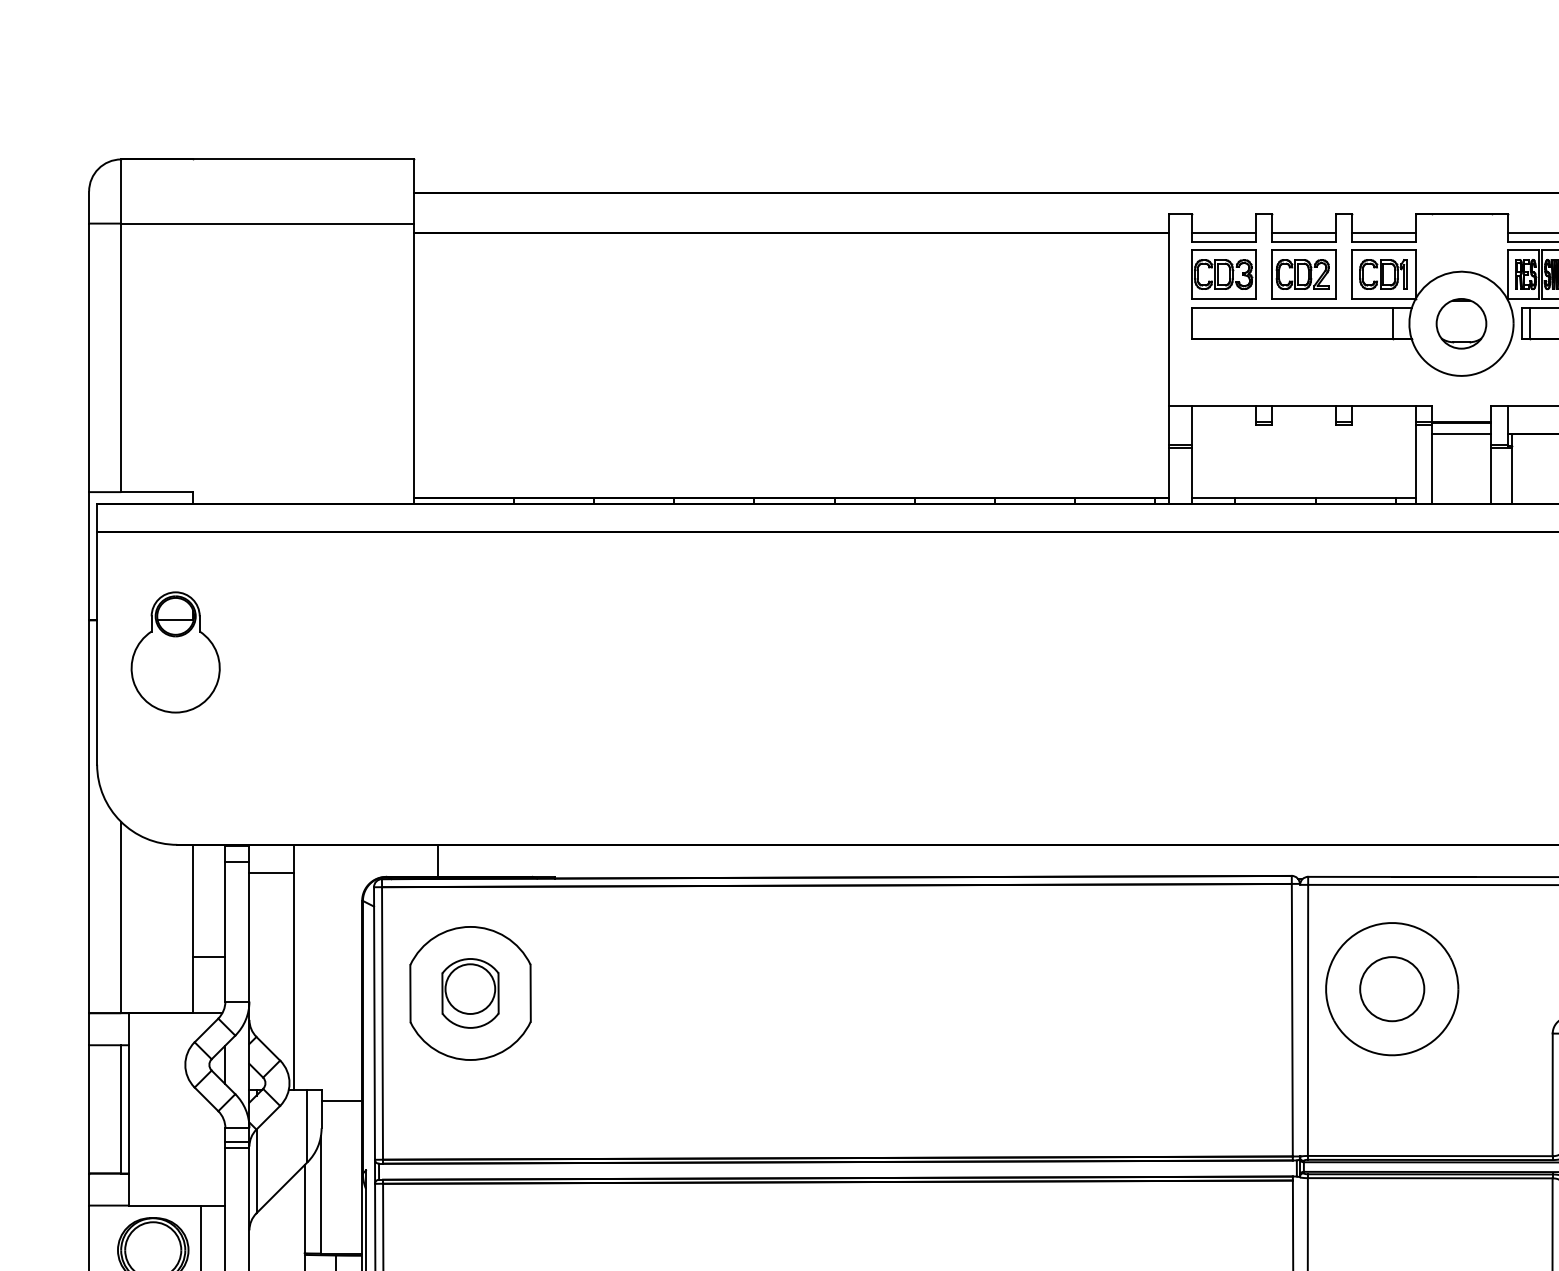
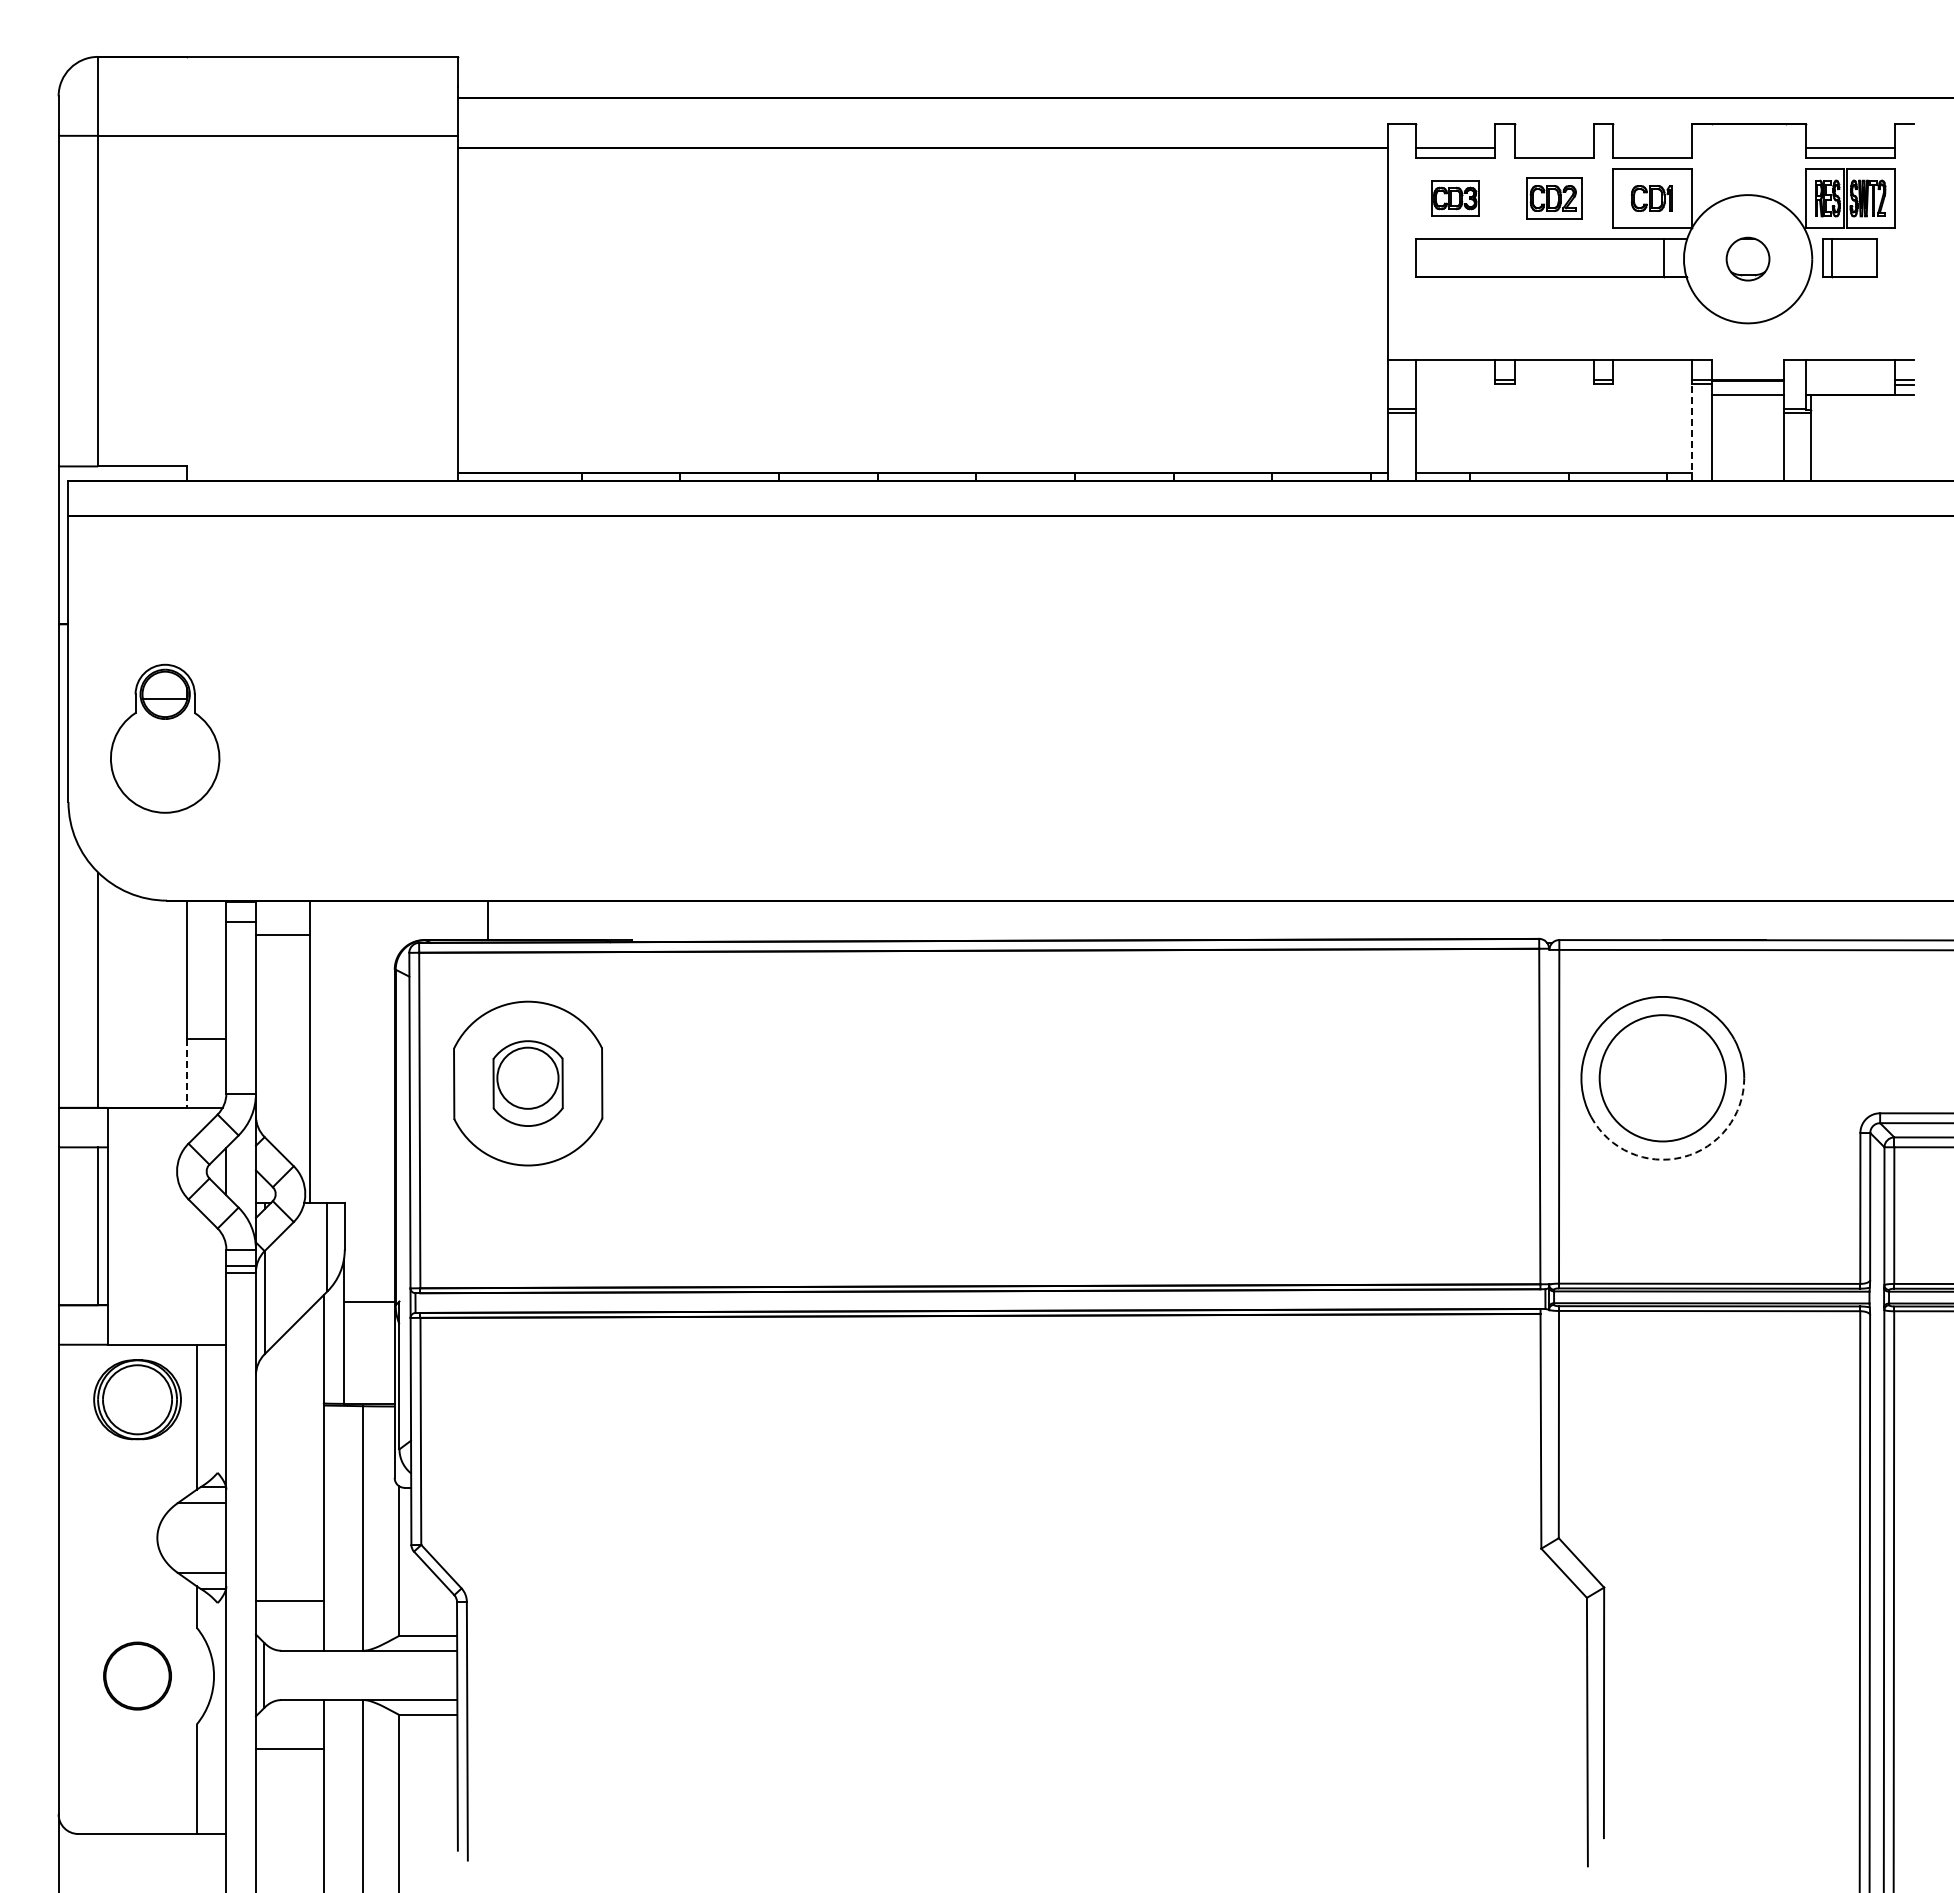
line: (1303, 233) -> (1553, 147), removed
line: (1383, 233) -> (1652, 147), removed
part: (1223, 274) -> (1455, 198), size x0.6
part: (1304, 274) -> (1554, 198), size x0.7
part: (1383, 274) -> (1651, 198), size x0.7
part: (1461, 323) -> (1747, 258), size x0.7
line: (1416, 464) -> (1692, 432), solid -> dashed
part: (175, 652) -> (165, 738), moved
line: (193, 985) -> (186, 1073), solid -> dashed
circle: (1391, 988) -> (1662, 1077), size x1.6
arc: (1408, 1053) -> (1682, 1157), solid -> dashed
line: (341, 1101) -> (369, 1301), moved

